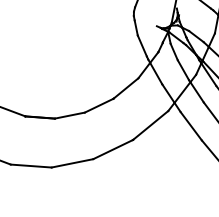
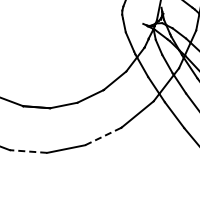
line: (112, 149) -> (102, 136), solid -> dashed
line: (31, 166) -> (28, 151), solid -> dashed

